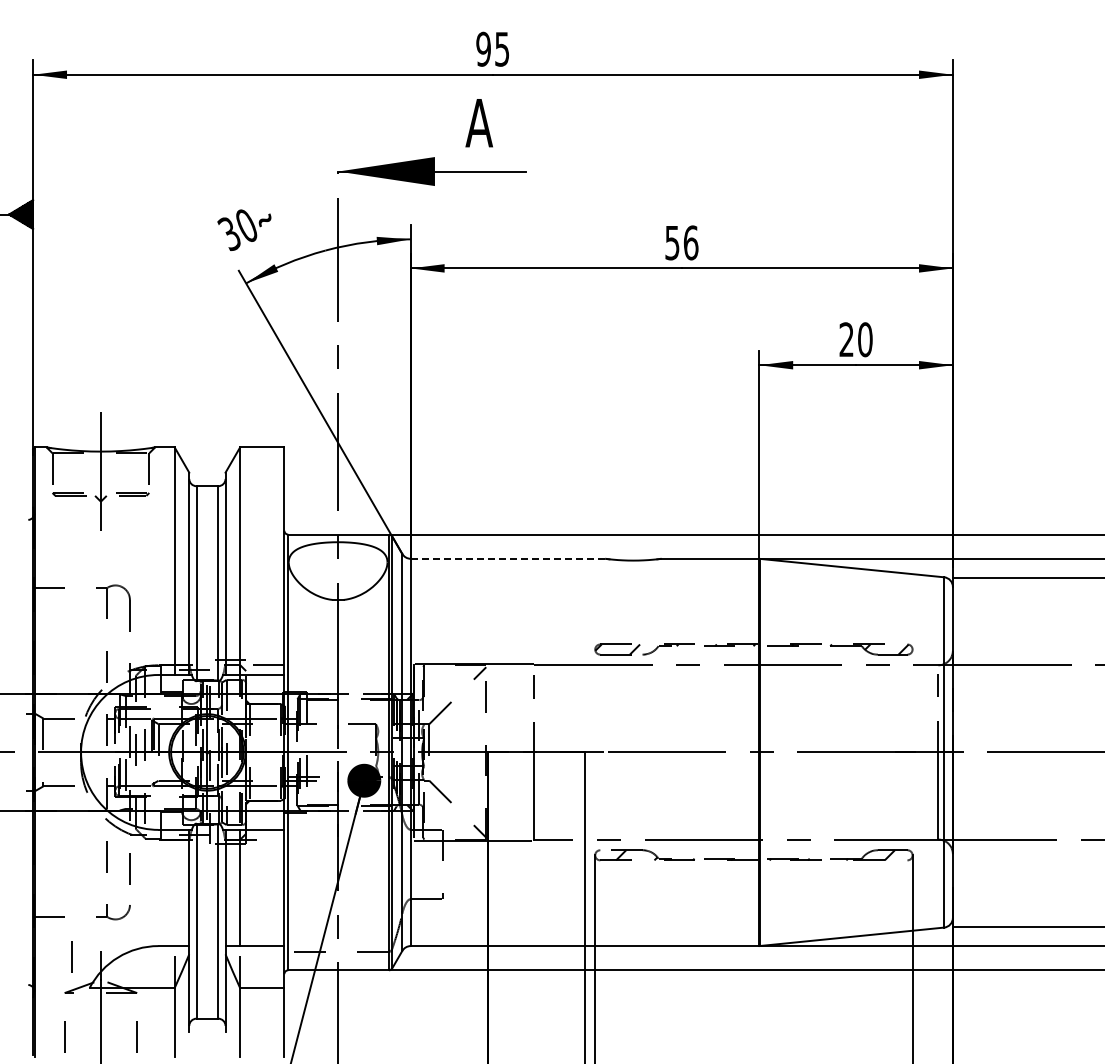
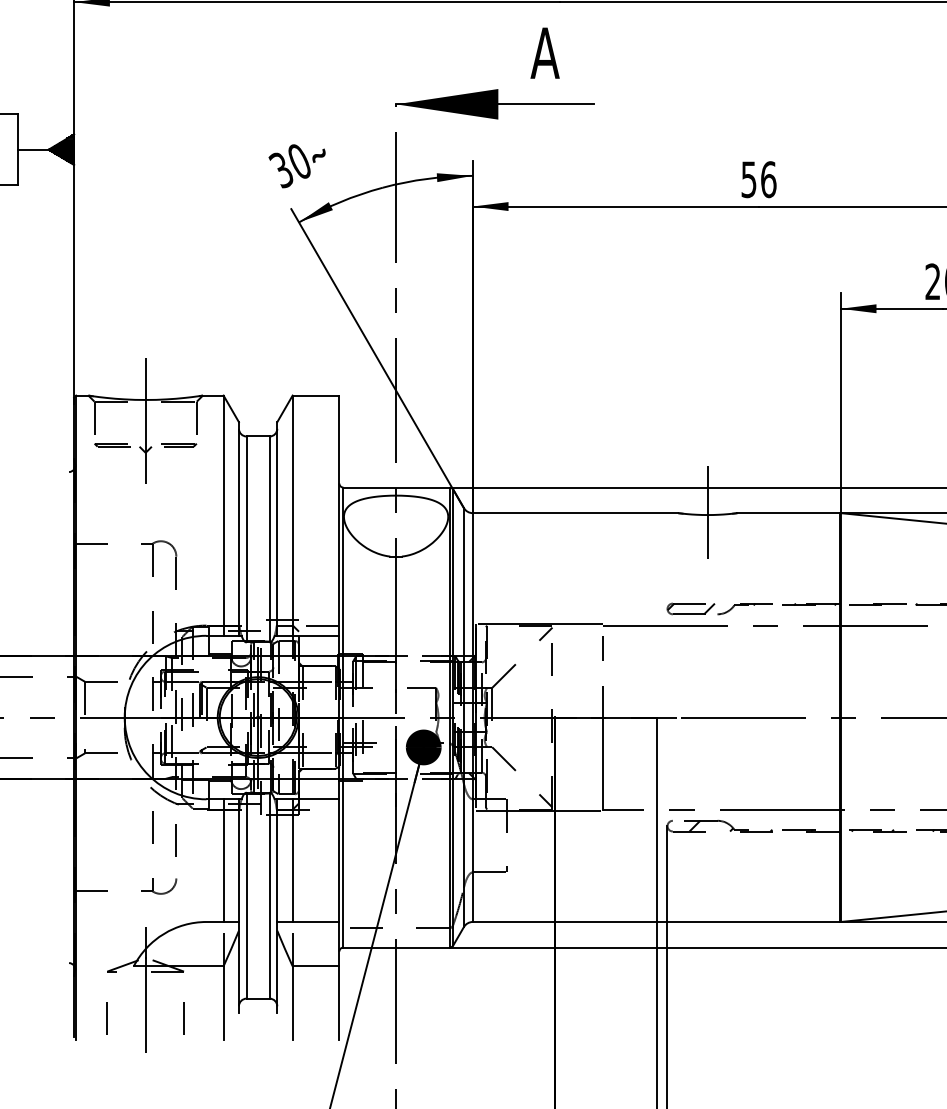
line: (508, 558) -> (575, 512), dashed -> solid
line: (633, 558) -> (707, 512), added
line: (174, 887) -> (223, 860), added
line: (71, 956) -> (114, 932), removed

